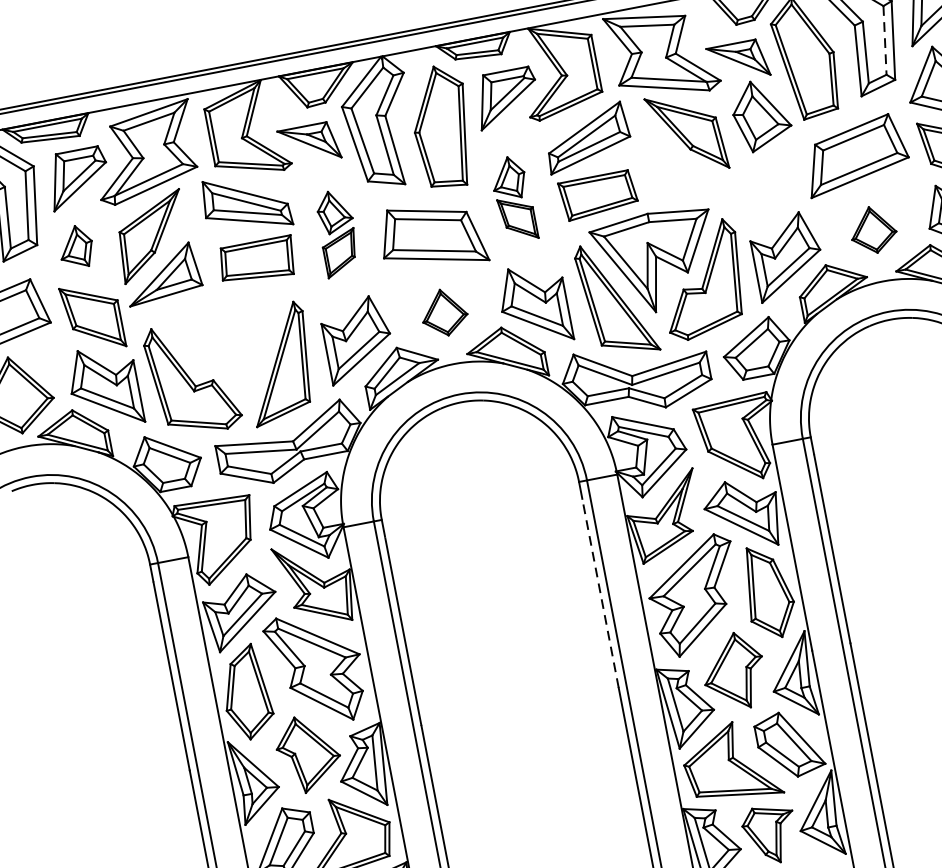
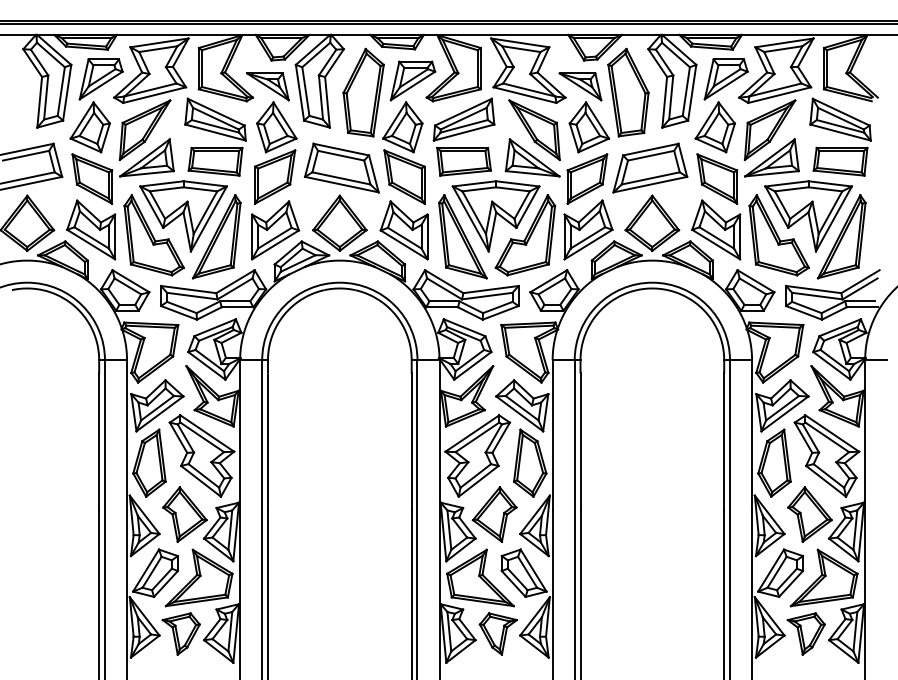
line: (885, 40) -> (686, 91), dashed -> solid
part: (727, 184) -> (556, 171), added
part: (512, 198) -> (403, 152), size x1.67
part: (873, 229) -> (652, 222), size x1.67
part: (337, 232) -> (275, 152), size x1.67
part: (75, 247) -> (89, 127), size x1.67
part: (443, 311) -> (339, 222), size x1.67
part: (227, 344) -> (183, 216), added
line: (600, 593) -> (411, 441), dashed -> solid

